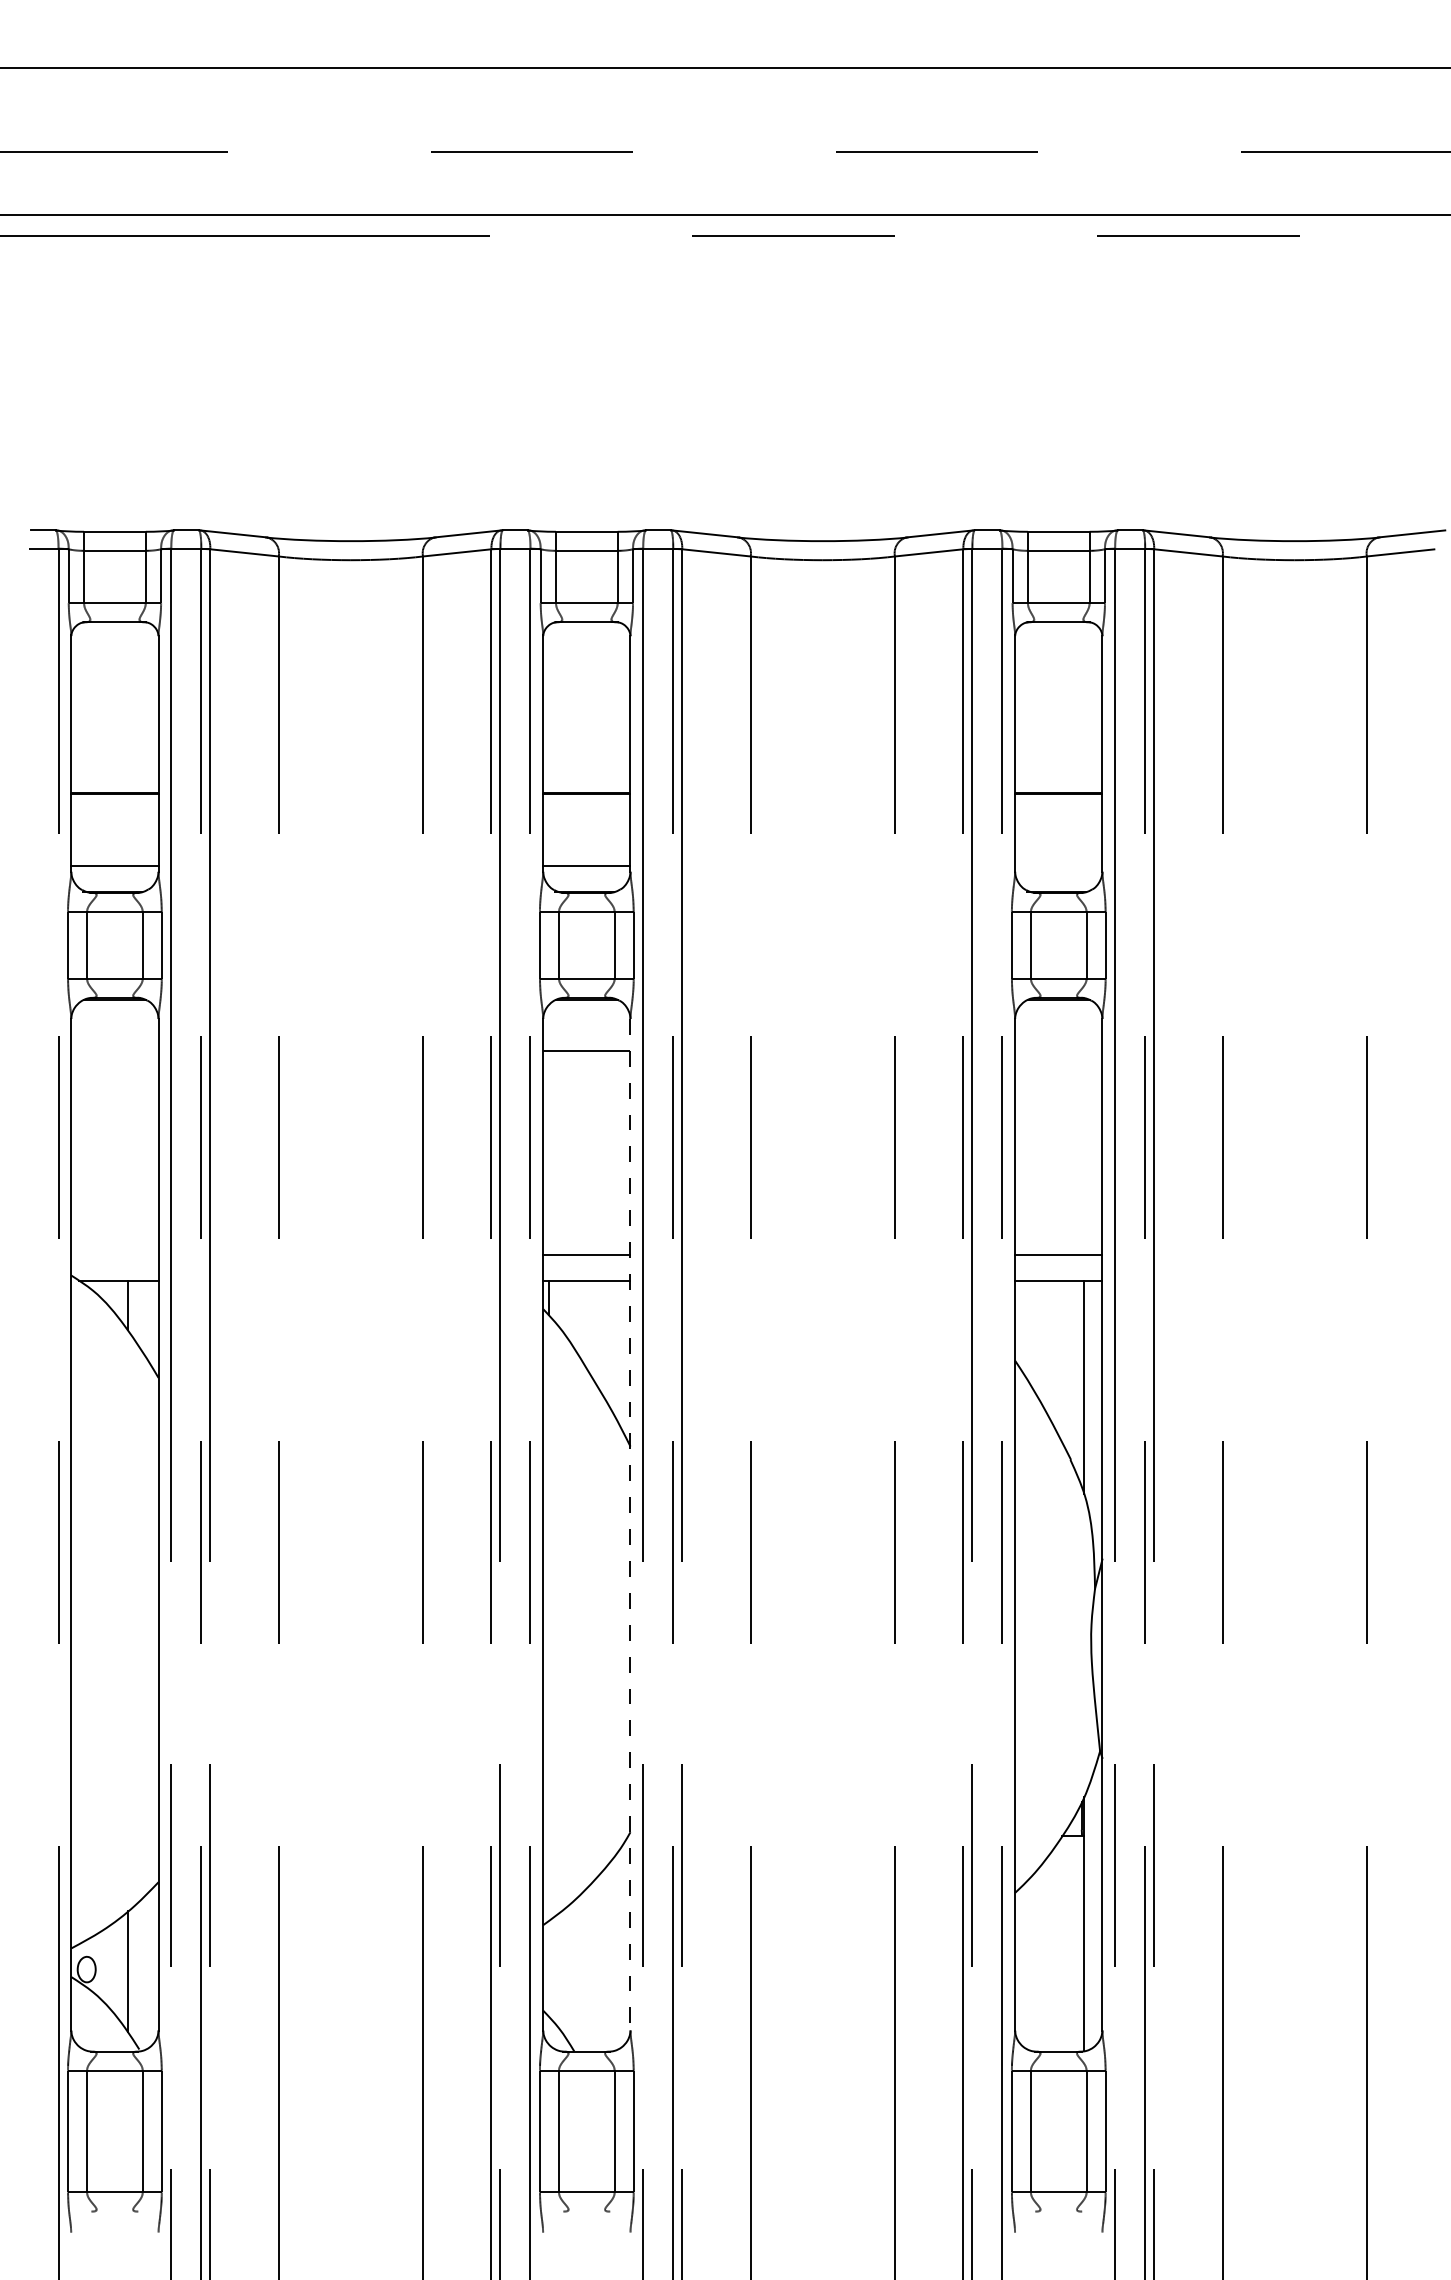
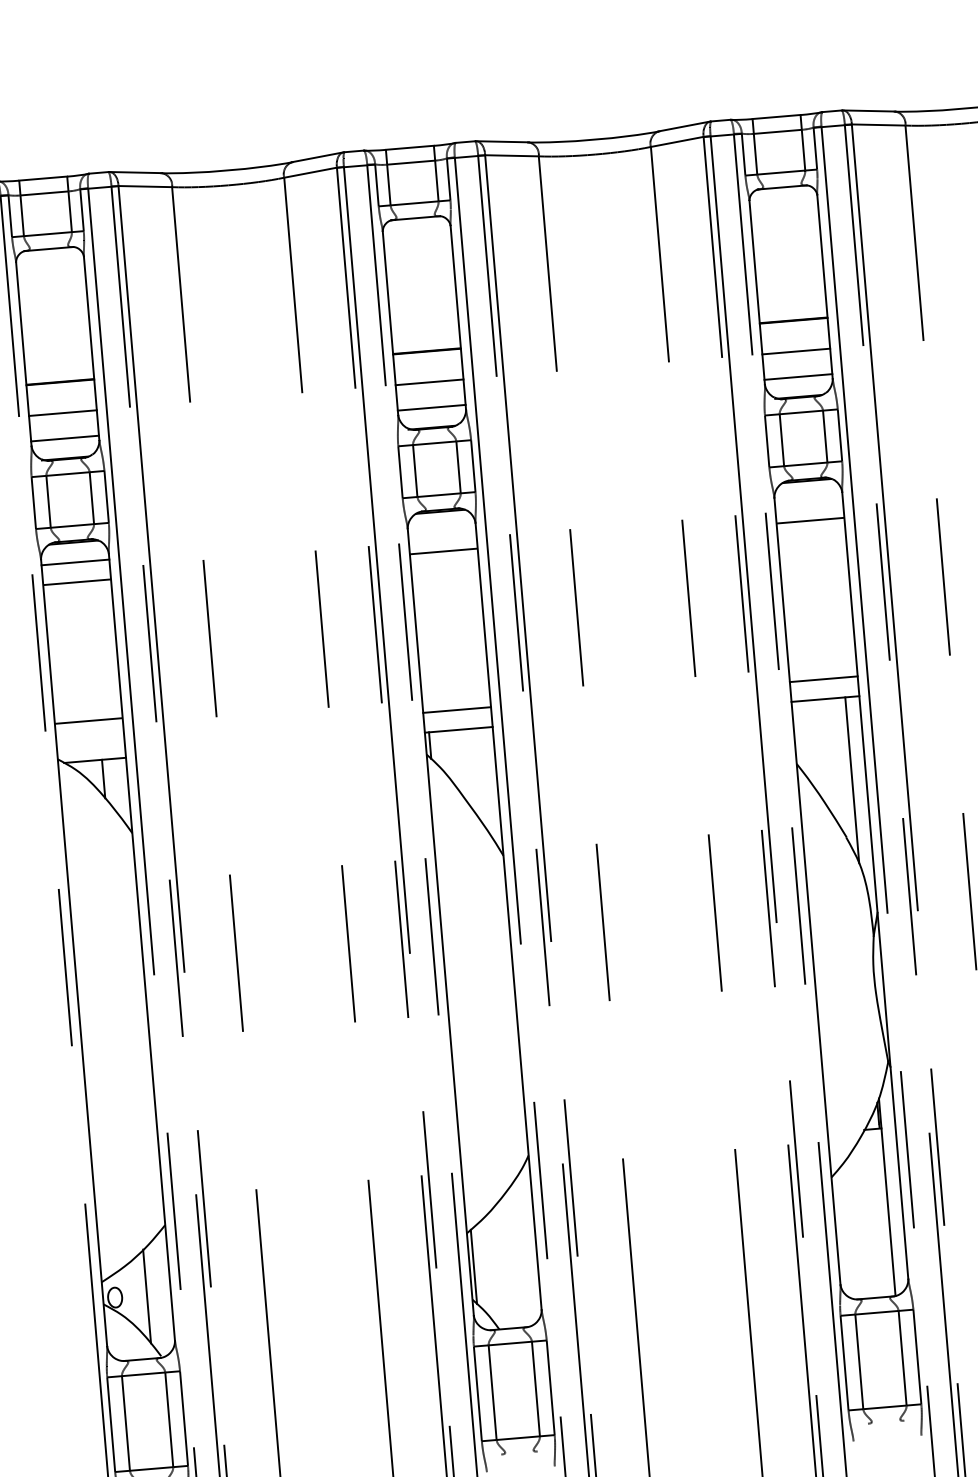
line: (114, 833) -> (62, 413), added
line: (586, 833) -> (429, 382), added
line: (1058, 833) -> (796, 351), added
line: (1058, 866) -> (798, 377), added
line: (114, 1025) -> (75, 562), added
line: (114, 1051) -> (76, 582), added
line: (1058, 1051) -> (810, 520), added
line: (114, 1229) -> (88, 720), added
line: (630, 1524) -> (508, 916), dashed -> solid
line: (548, 1968) -> (473, 1266), added

